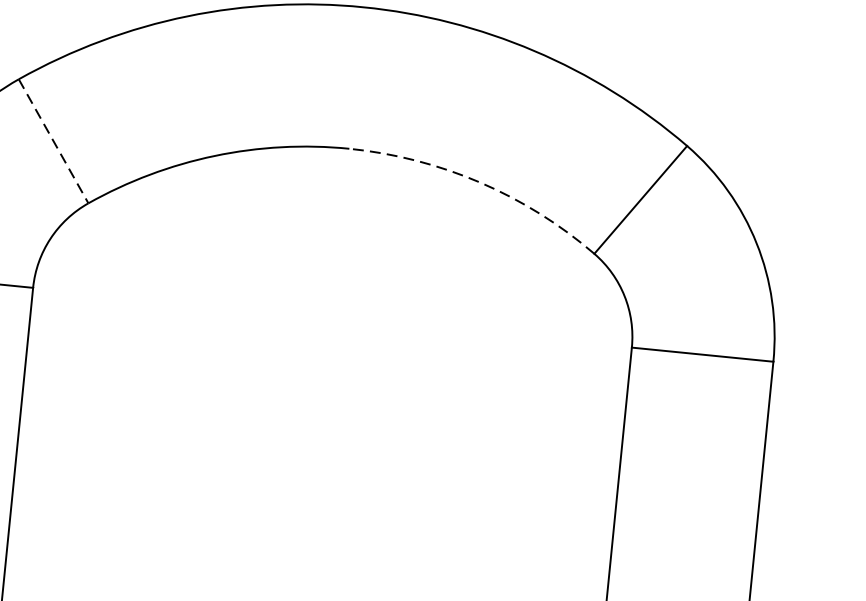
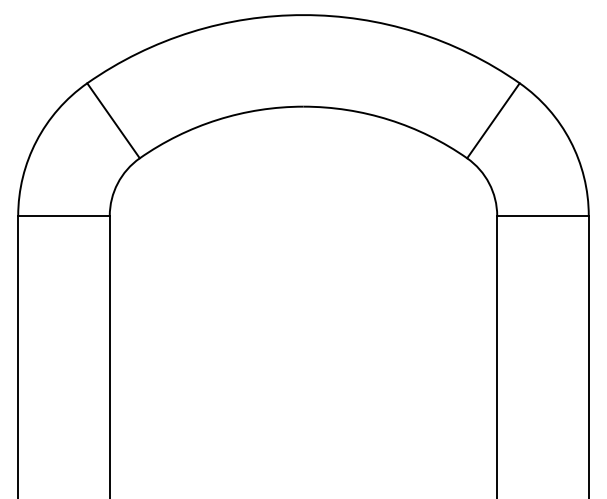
line: (53, 140) -> (113, 120), dashed -> solid
arc: (480, 181) -> (389, 119), dashed -> solid

